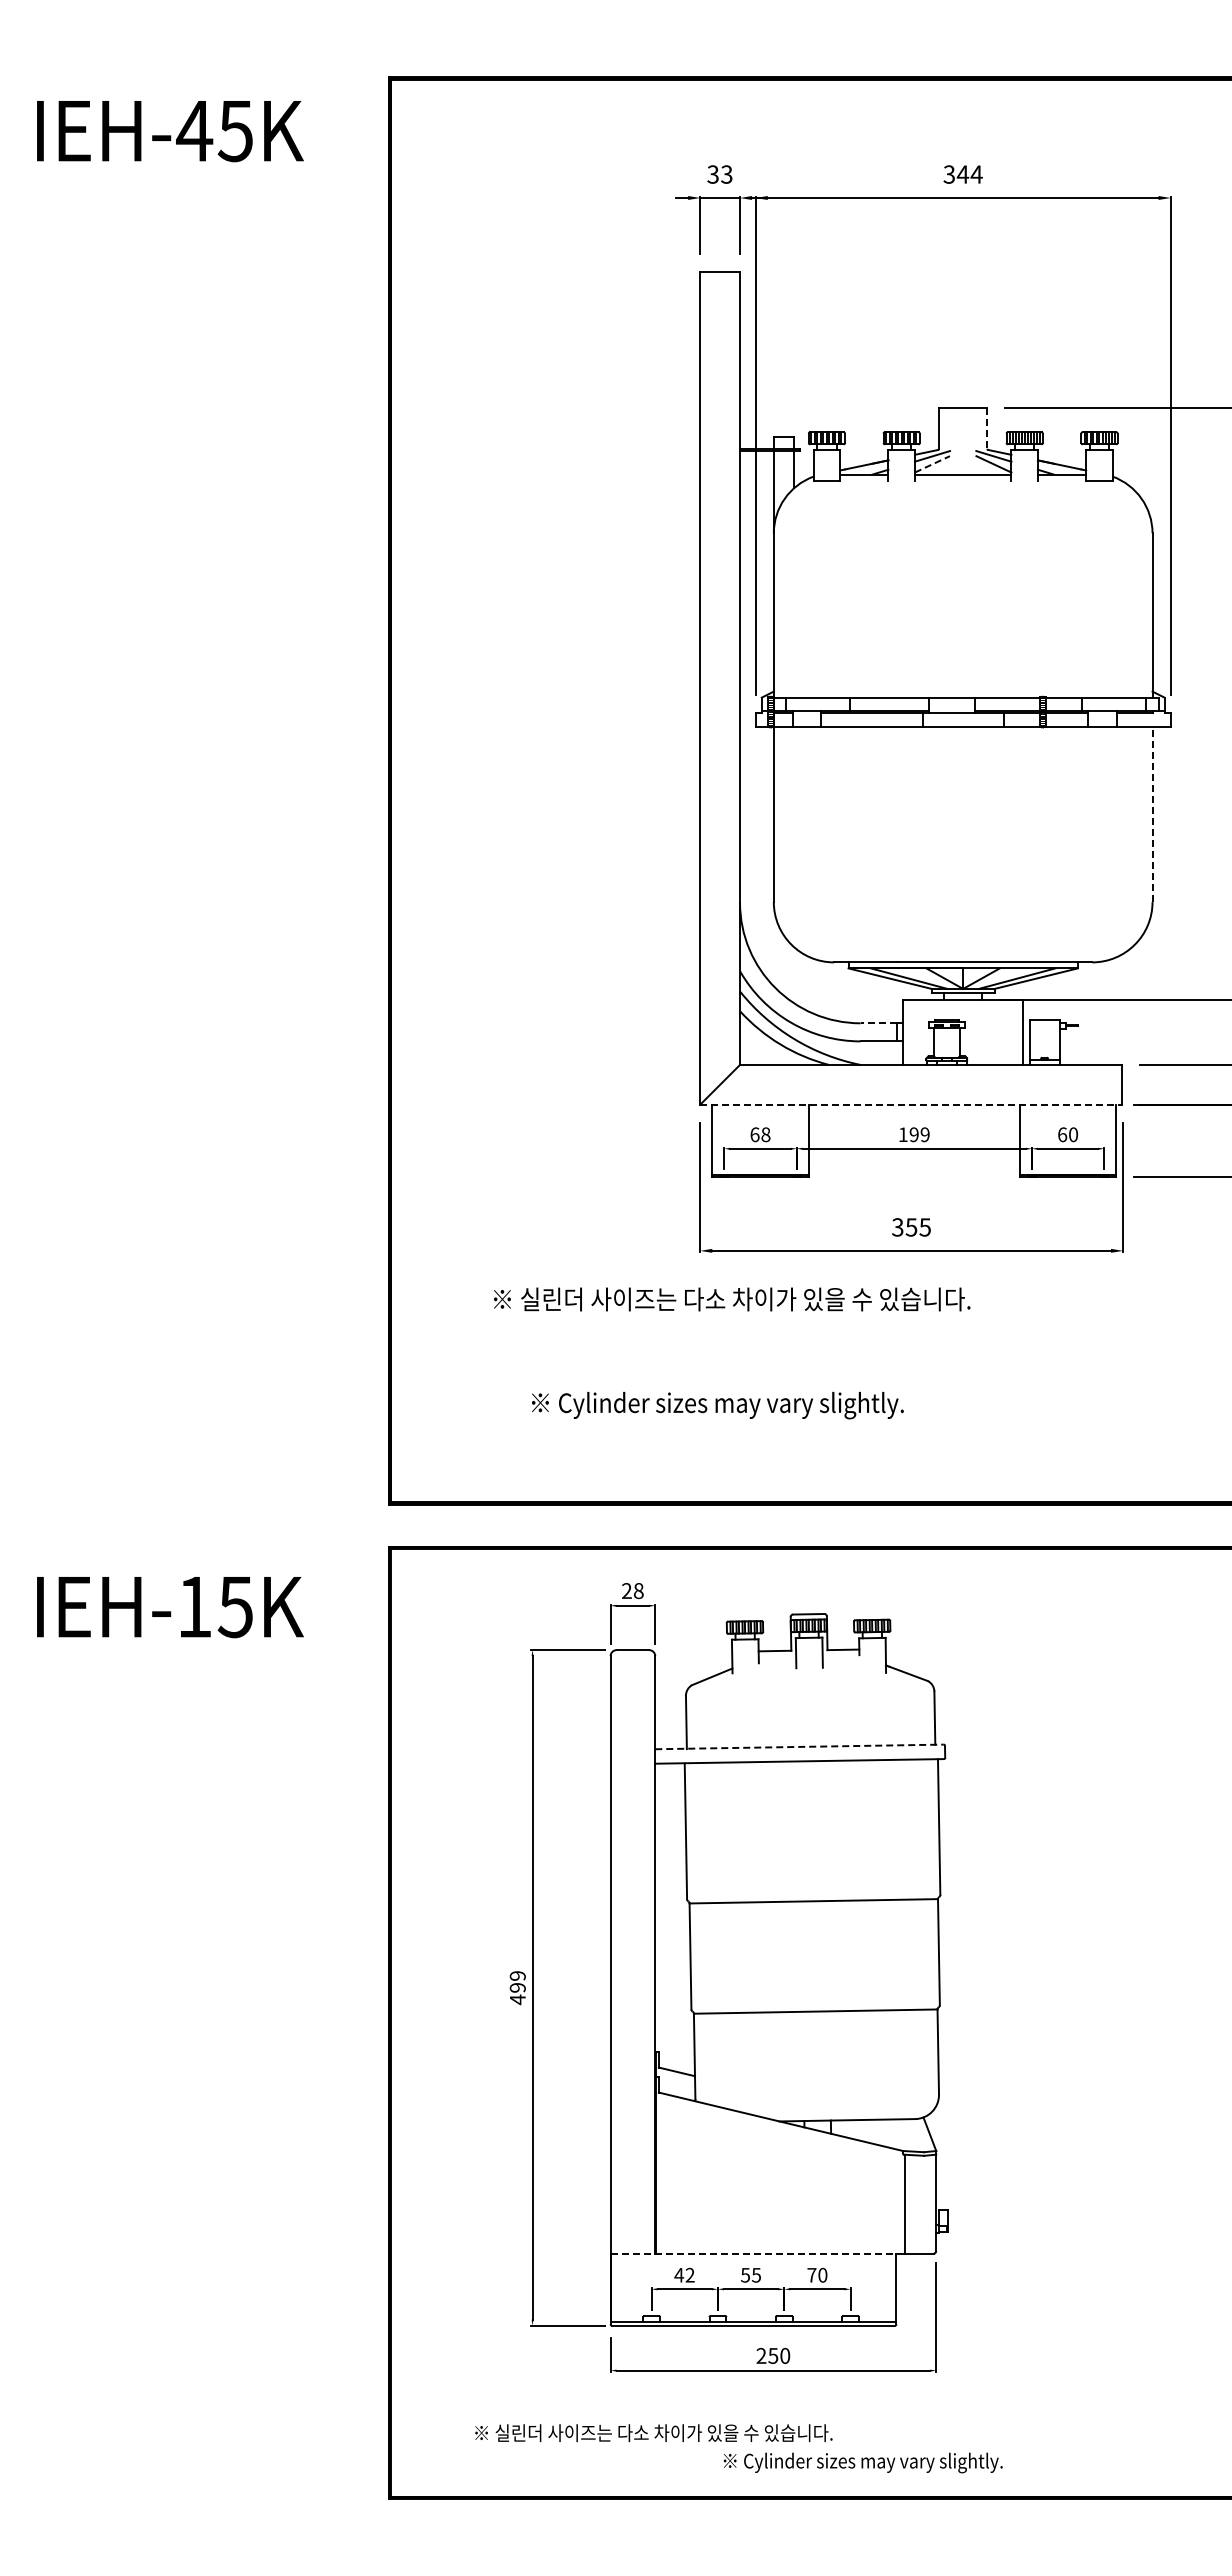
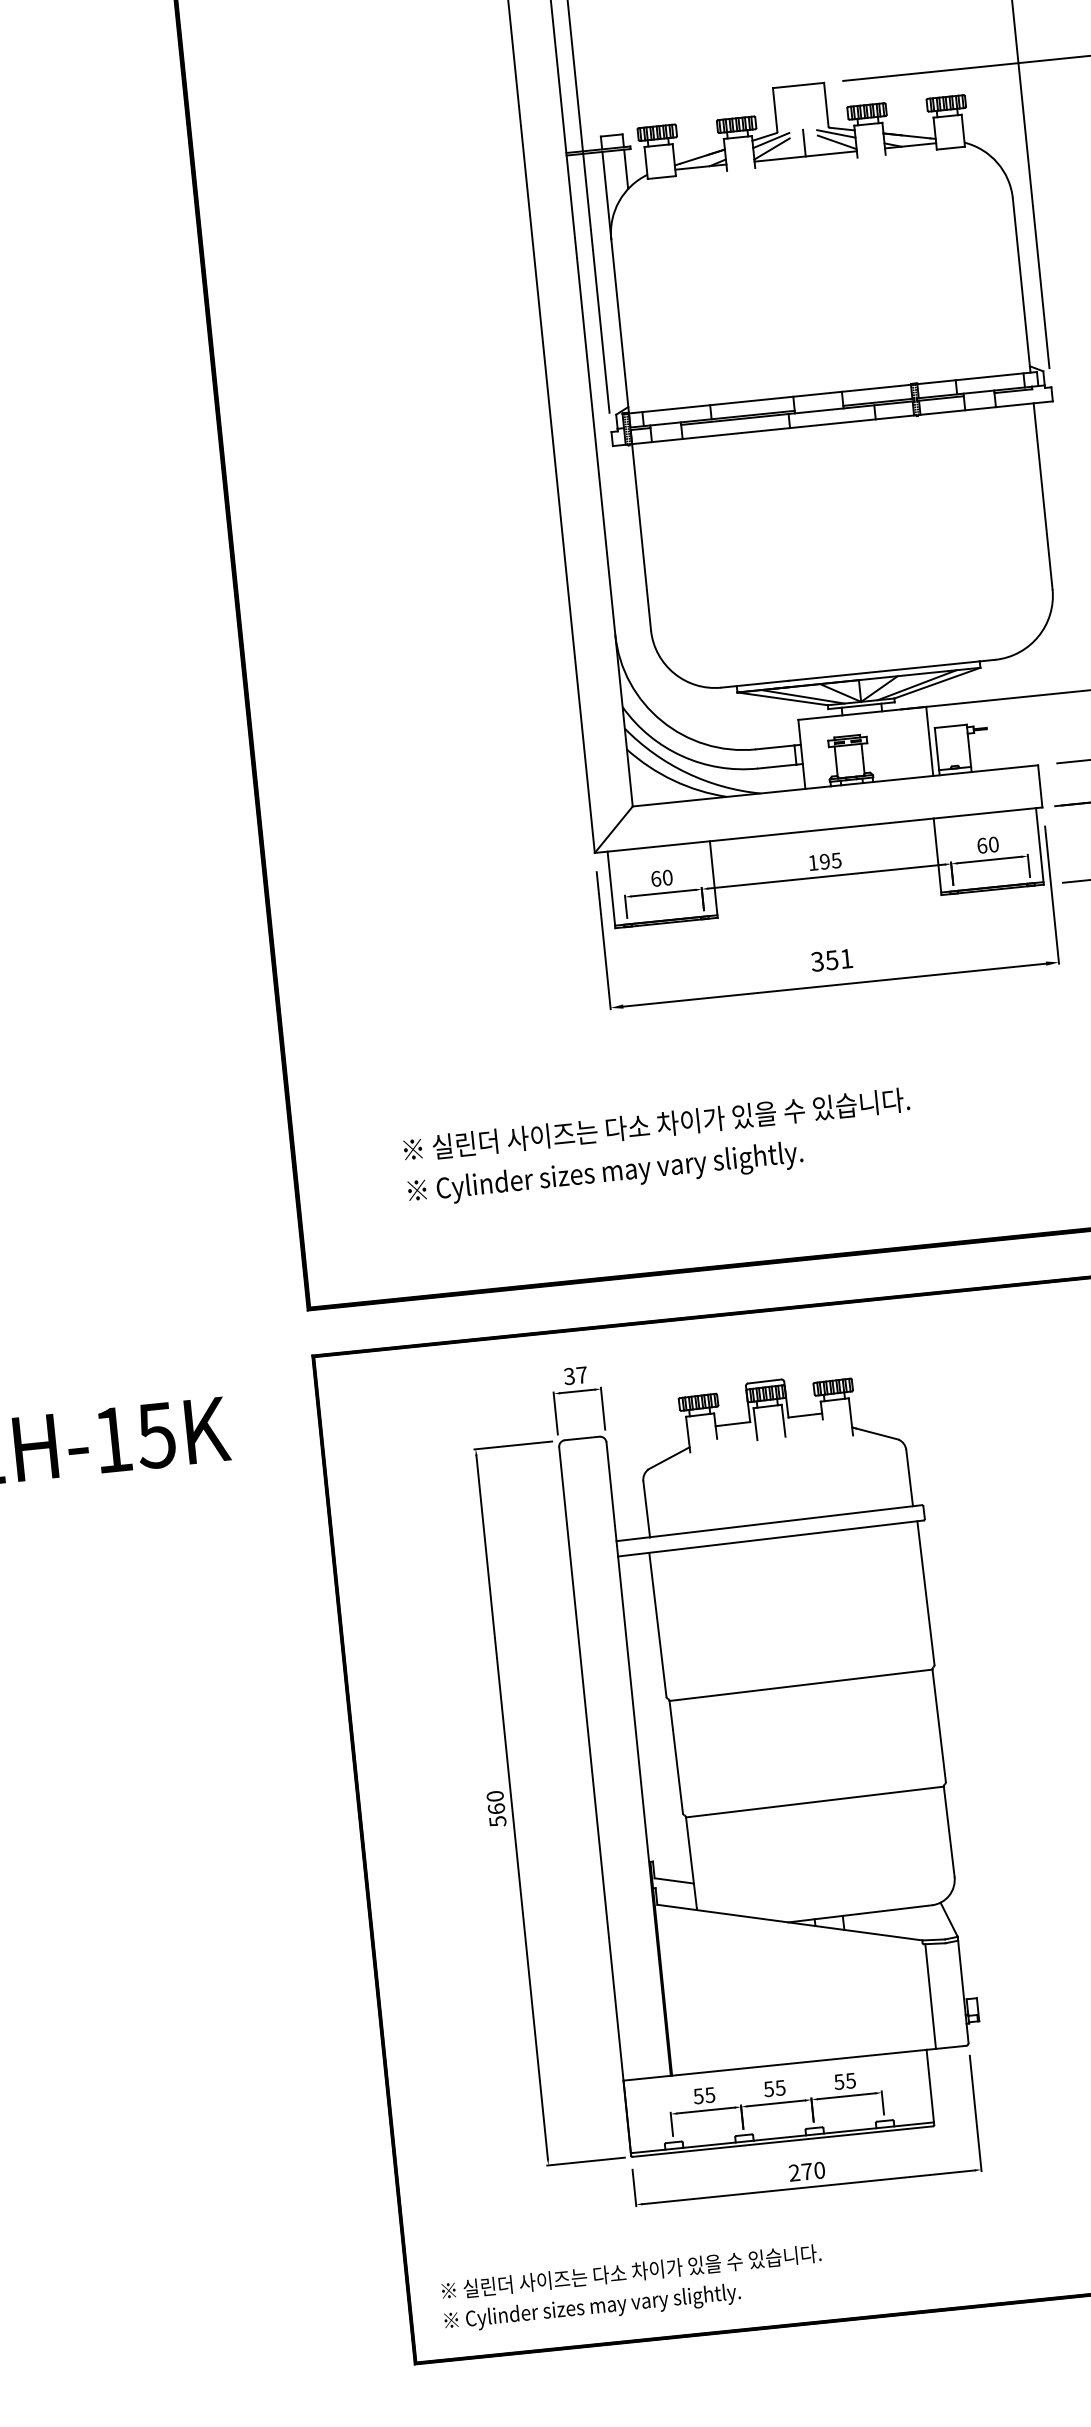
line: (987, 428) -> (826, 105), dashed -> solid
line: (963, 461) -> (804, 142), added
line: (932, 464) -> (772, 149), dashed -> solid
line: (1152, 814) -> (1043, 496), dashed -> solid
line: (878, 1023) -> (775, 747), dashed -> solid
line: (911, 1104) -> (818, 829), dashed -> solid
text: (765, 1134) -> (667, 877), 68 -> 60
text: (924, 1134) -> (835, 860), 199 -> 195
text: (924, 1227) -> (845, 958), 355 -> 351
text: (732, 1299) -> (657, 1124), moved
text: (717, 1405) -> (605, 1174), moved
text: (632, 1591) -> (575, 1376), 28 -> 37
line: (800, 1746) -> (770, 1522), dashed -> solid
text: (517, 1988) -> (496, 1809), 499 -> 560
line: (753, 2253) -> (775, 2065), dashed -> solid
text: (684, 2274) -> (704, 2094), 42 -> 55
text: (817, 2274) -> (845, 2080), 70 -> 55
text: (773, 2355) -> (807, 2171), 250 -> 270
text: (653, 2432) -> (631, 2271), moved
text: (862, 2462) -> (591, 2307), moved

